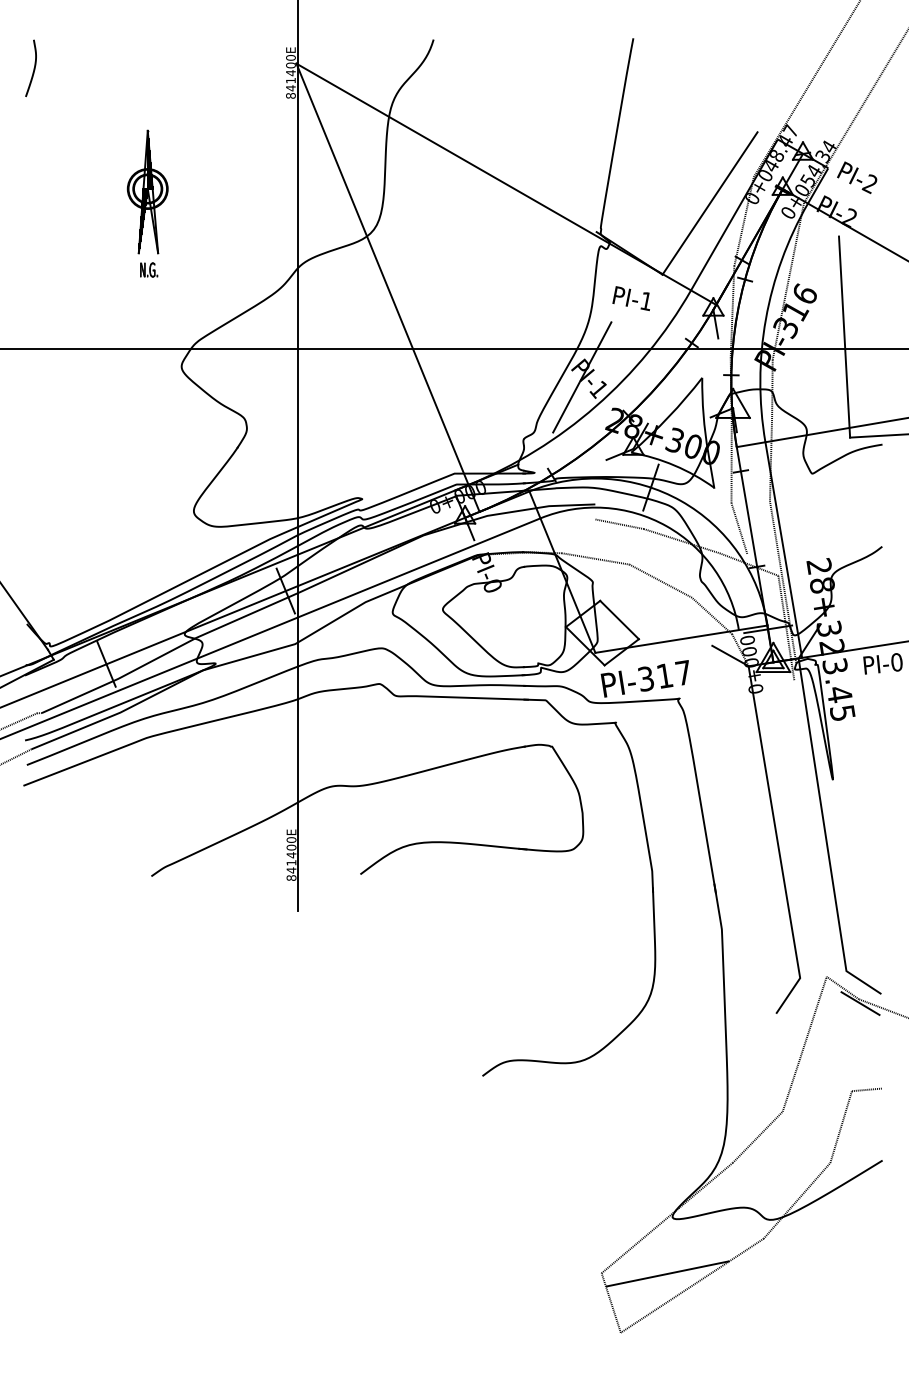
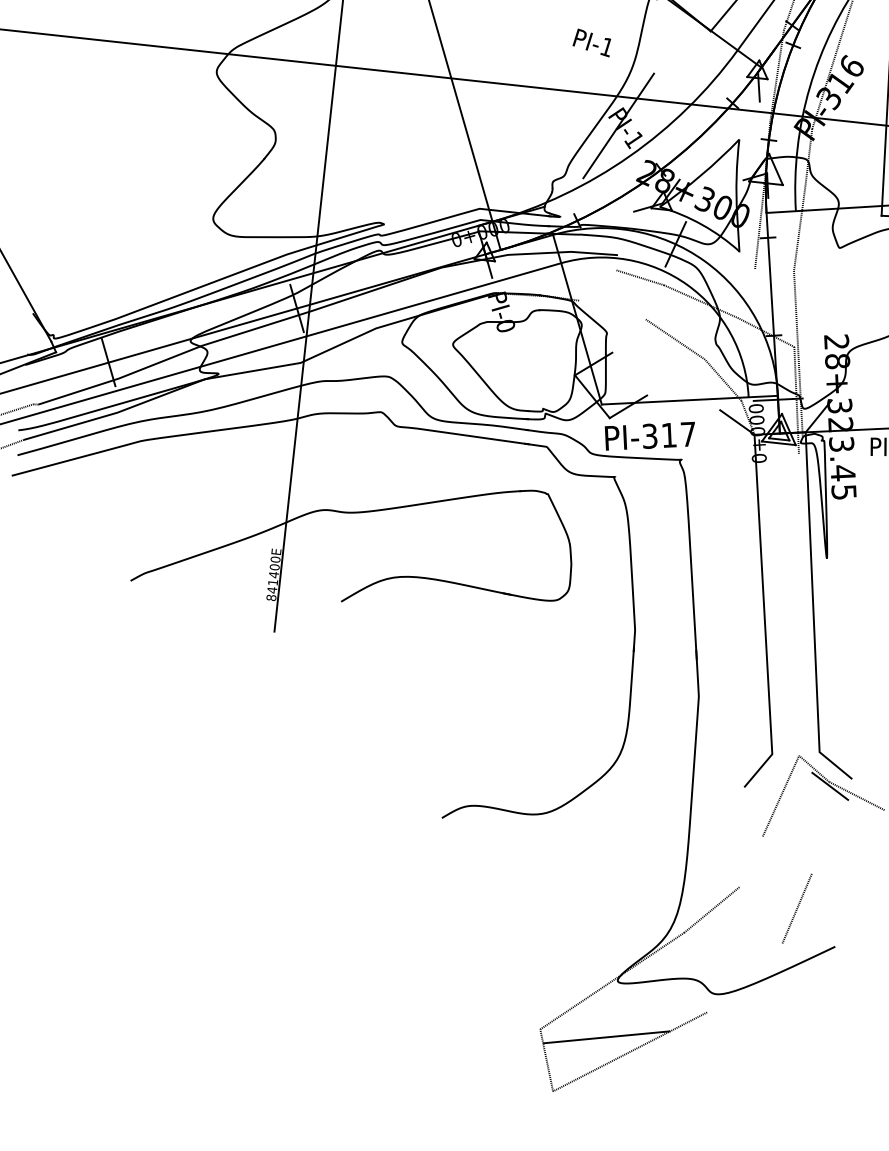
text: (630, 298) -> (591, 42), moved
line: (739, 528) -> (760, 295), removed
line: (783, 549) -> (802, 321), removed
line: (595, 558) -> (612, 309), removed
line: (619, 619) -> (629, 373), removed
line: (790, 1085) -> (750, 861), removed
line: (866, 1089) -> (826, 873), removed
line: (796, 1200) -> (744, 977), removed

